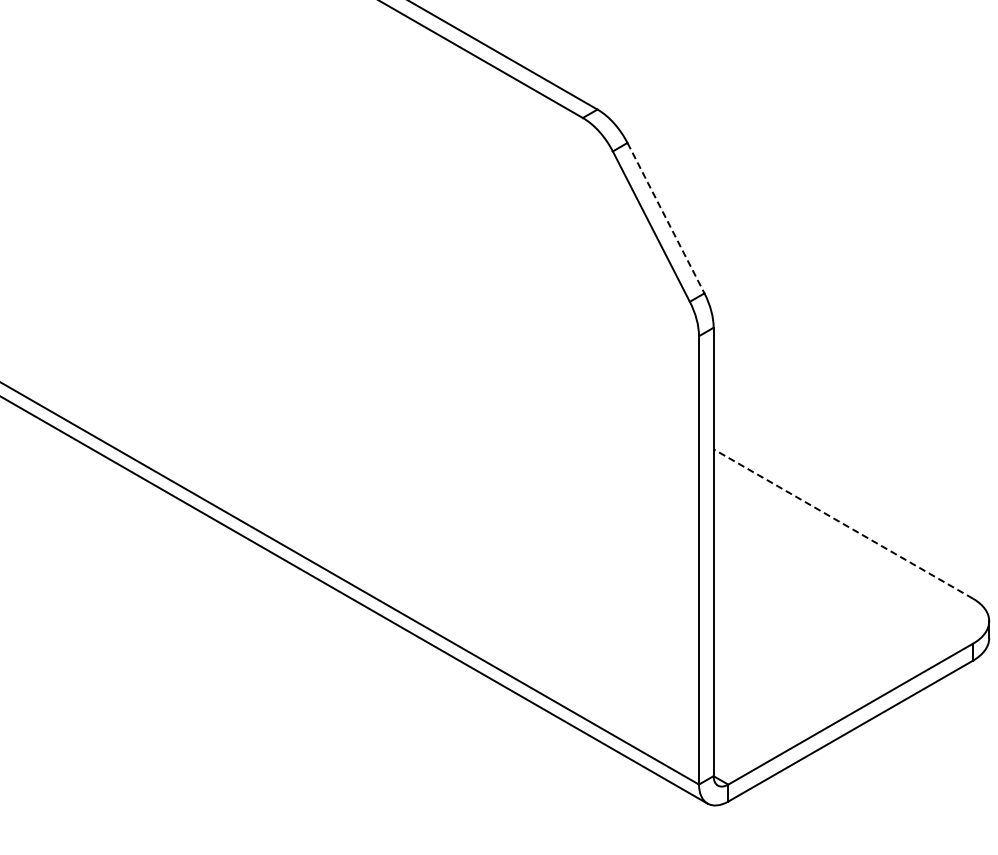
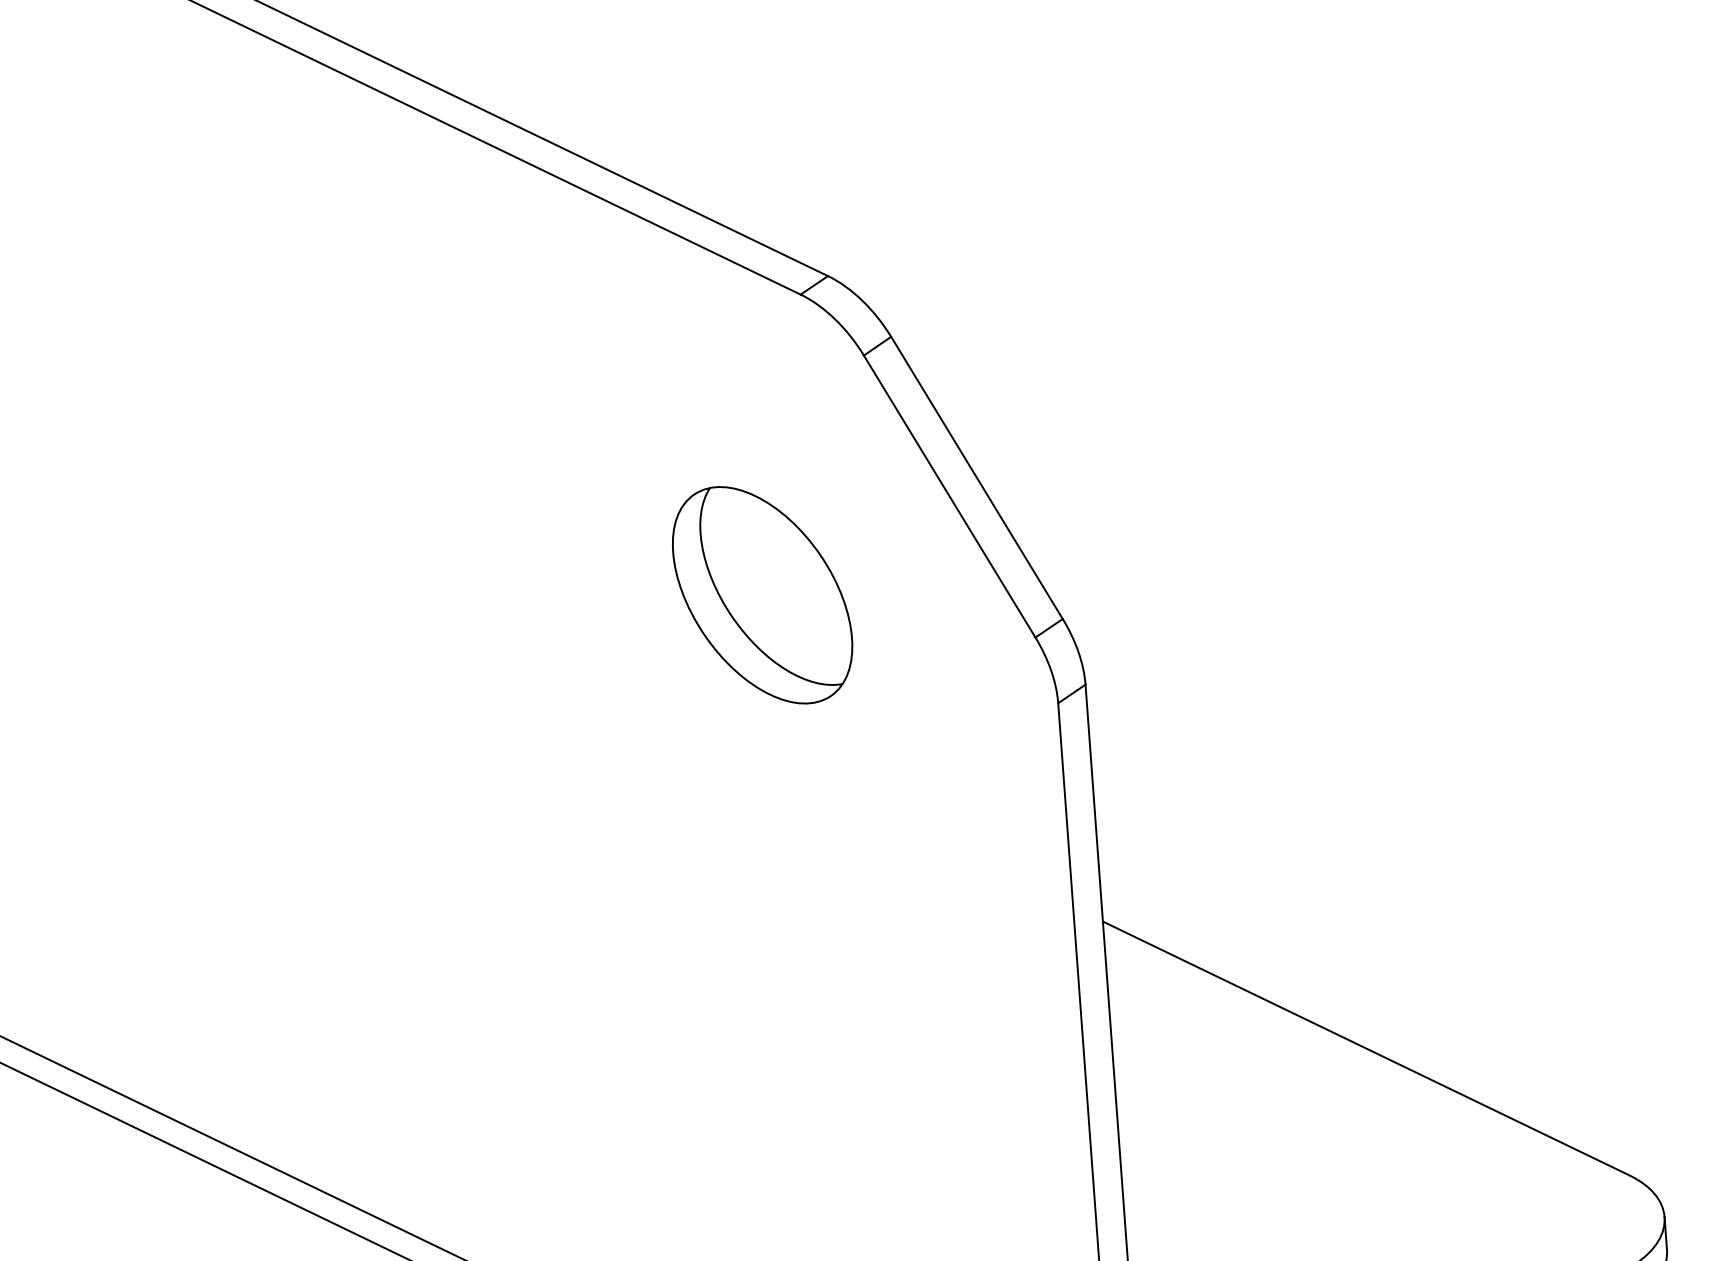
line: (666, 218) -> (978, 478), dashed -> solid
part: (552, 269) -> (763, 594), added
line: (843, 523) -> (1366, 1047), dashed -> solid

